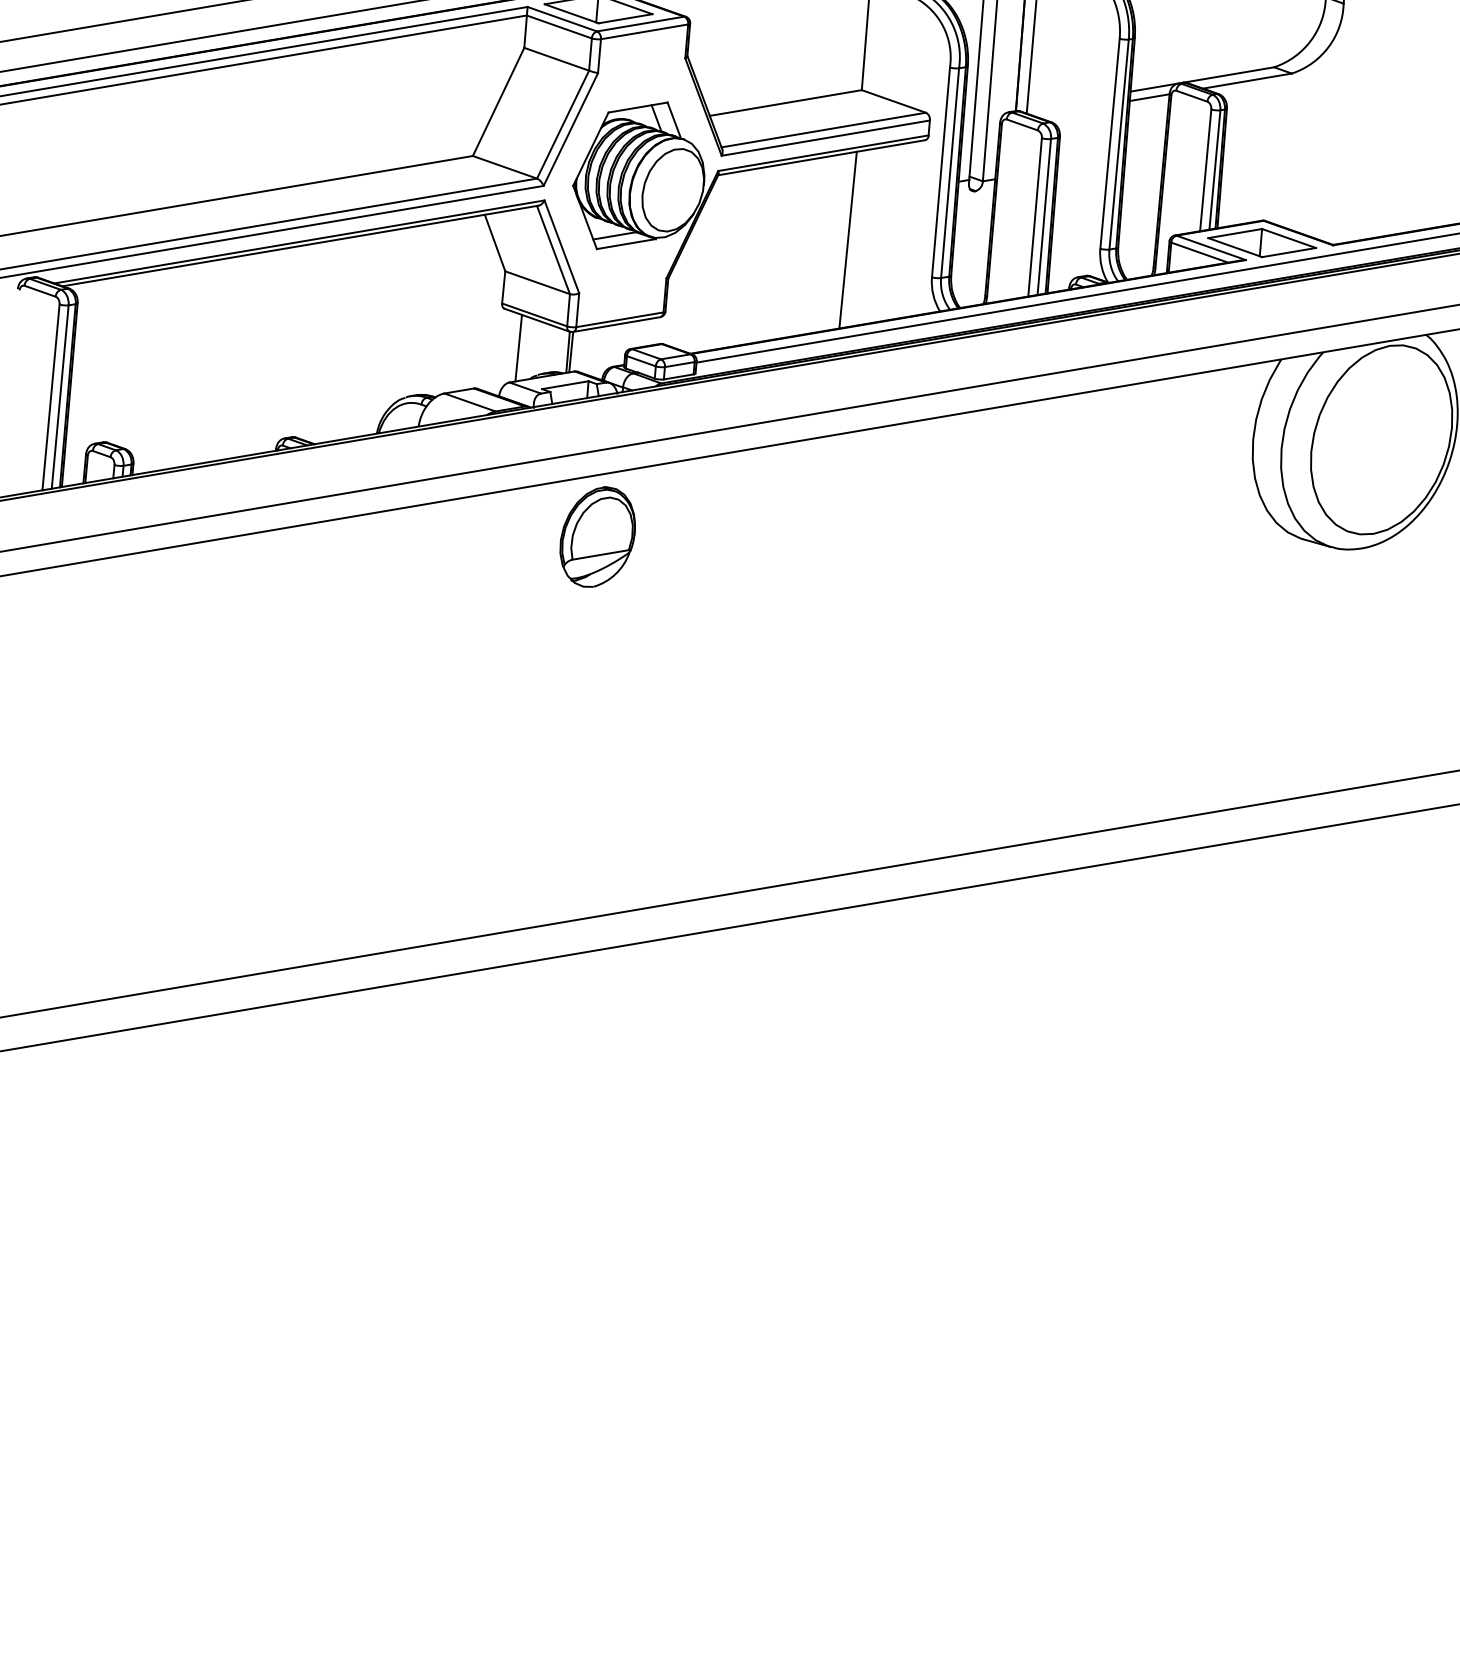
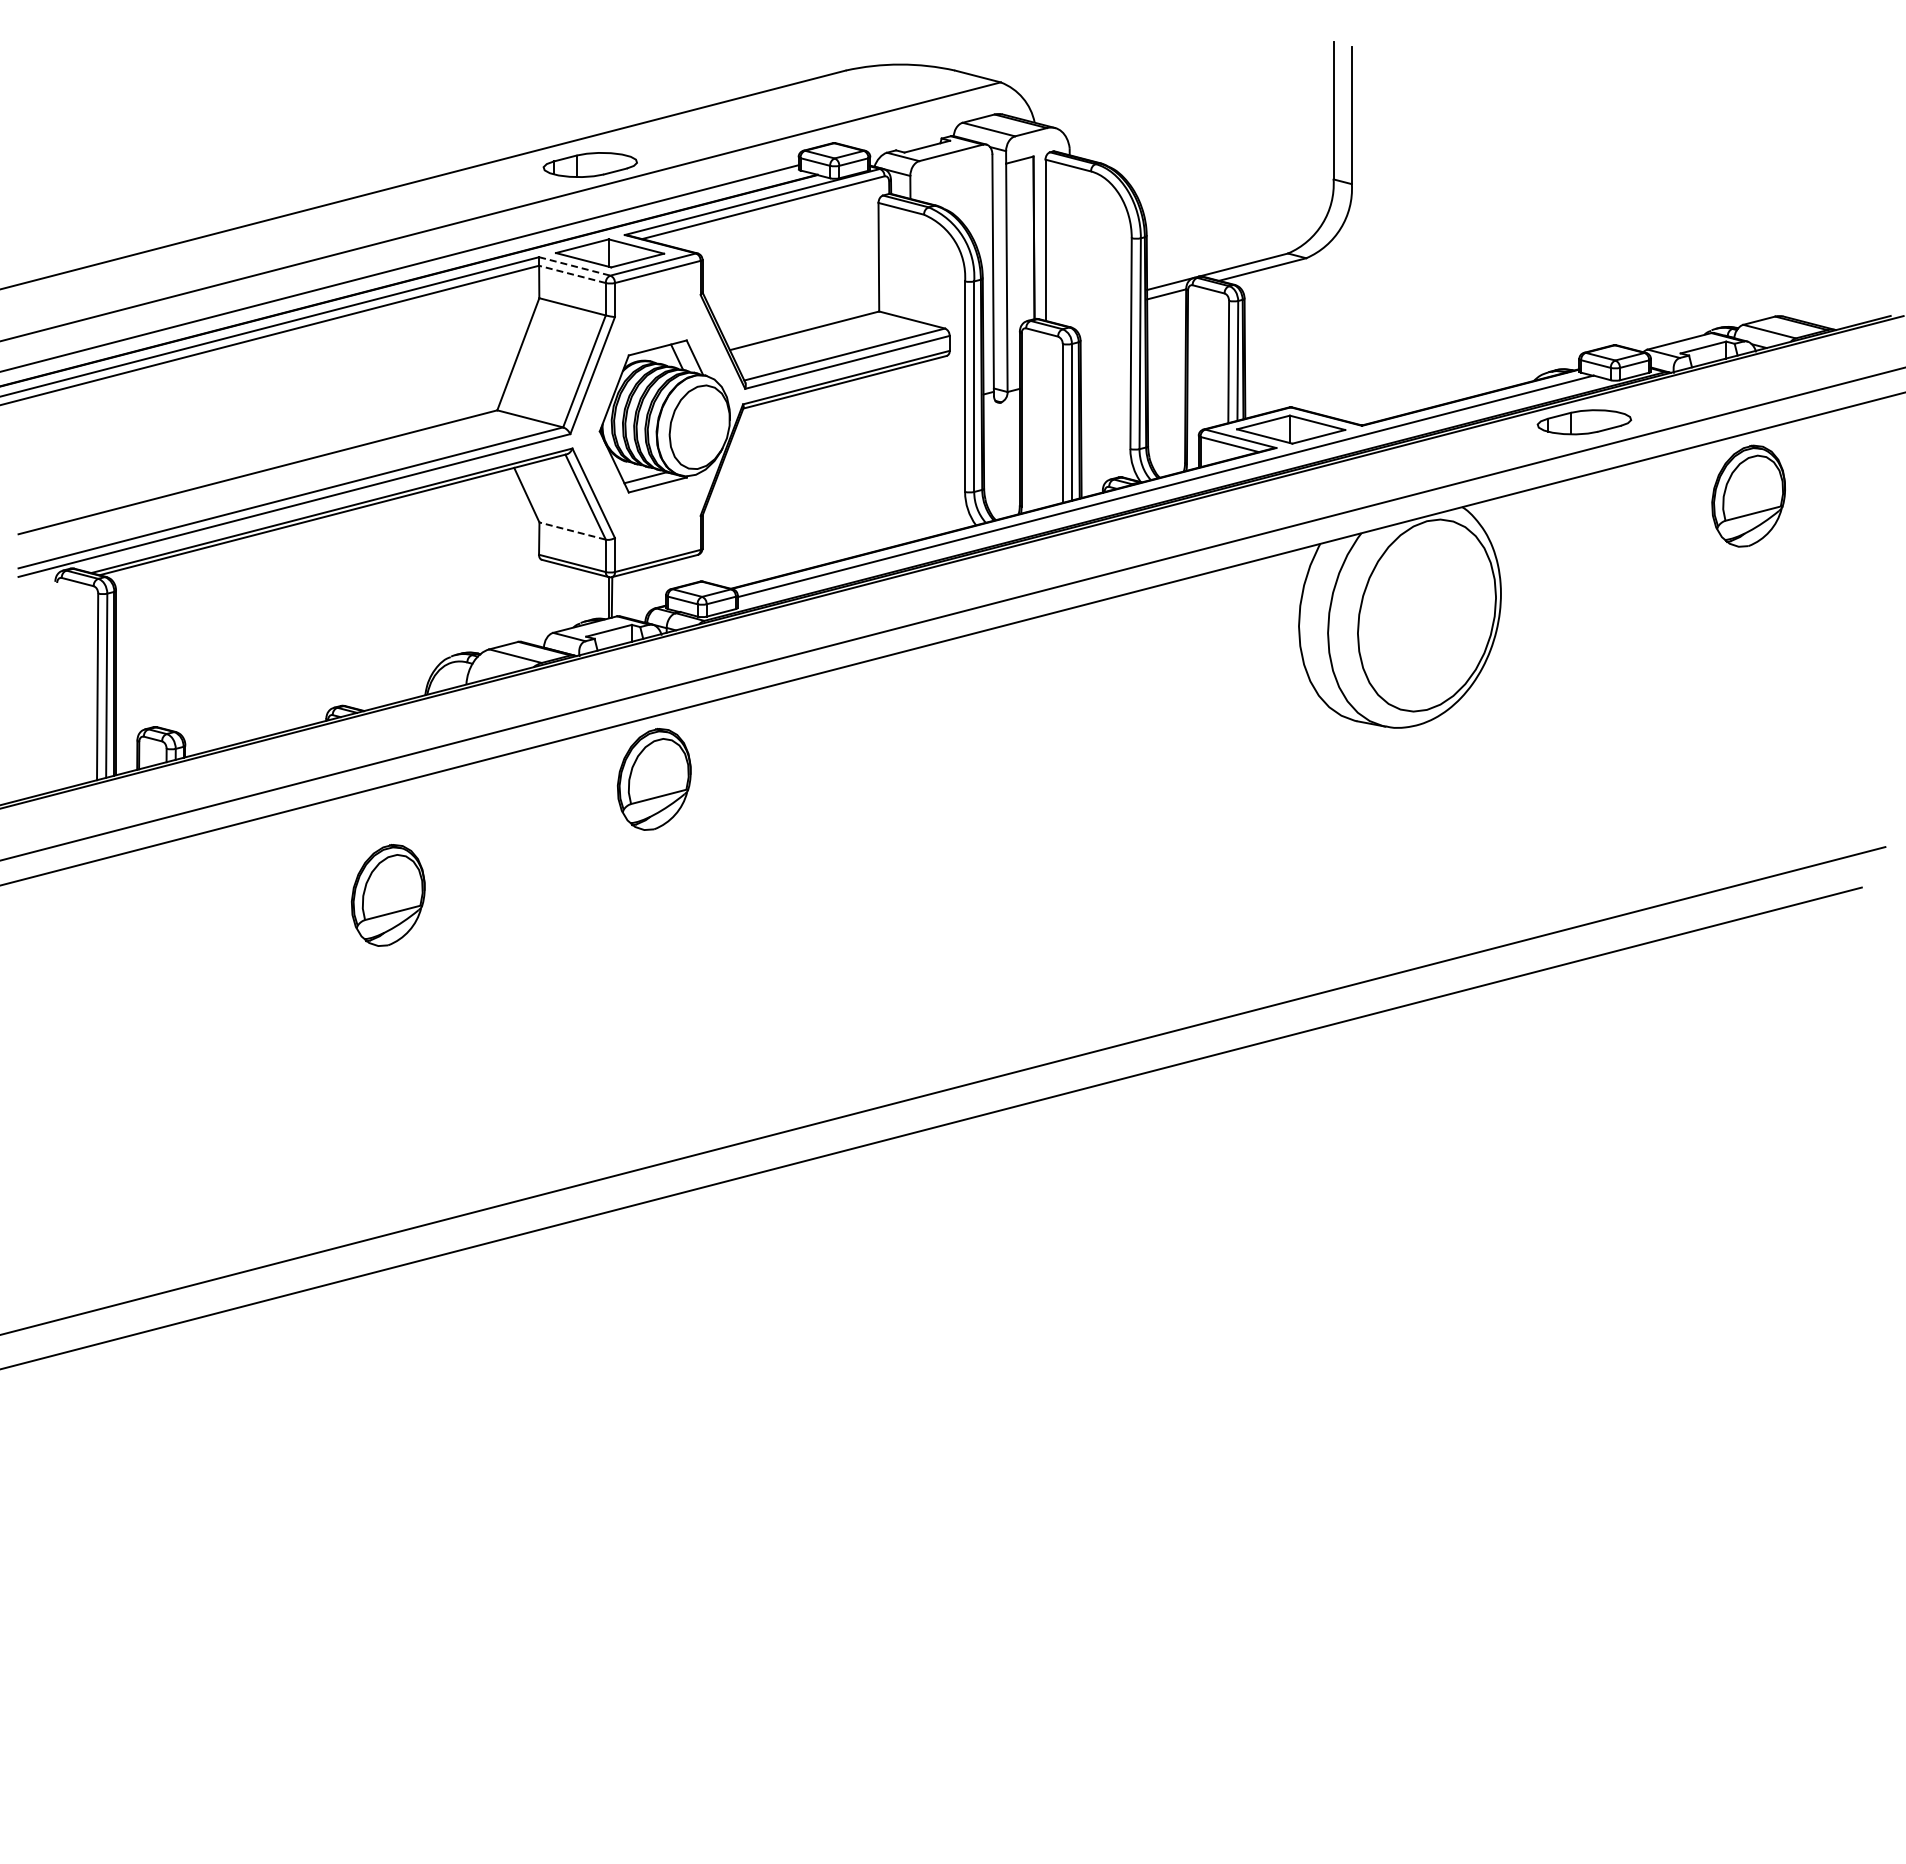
line: (562, 19) -> (574, 266), solid -> dashed
line: (559, 27) -> (572, 274), solid -> dashed
line: (848, 239) -> (878, 461), removed
line: (537, 282) -> (572, 530), solid -> dashed
line: (517, 347) -> (558, 597), removed
part: (322, 630) -> (387, 895), added

